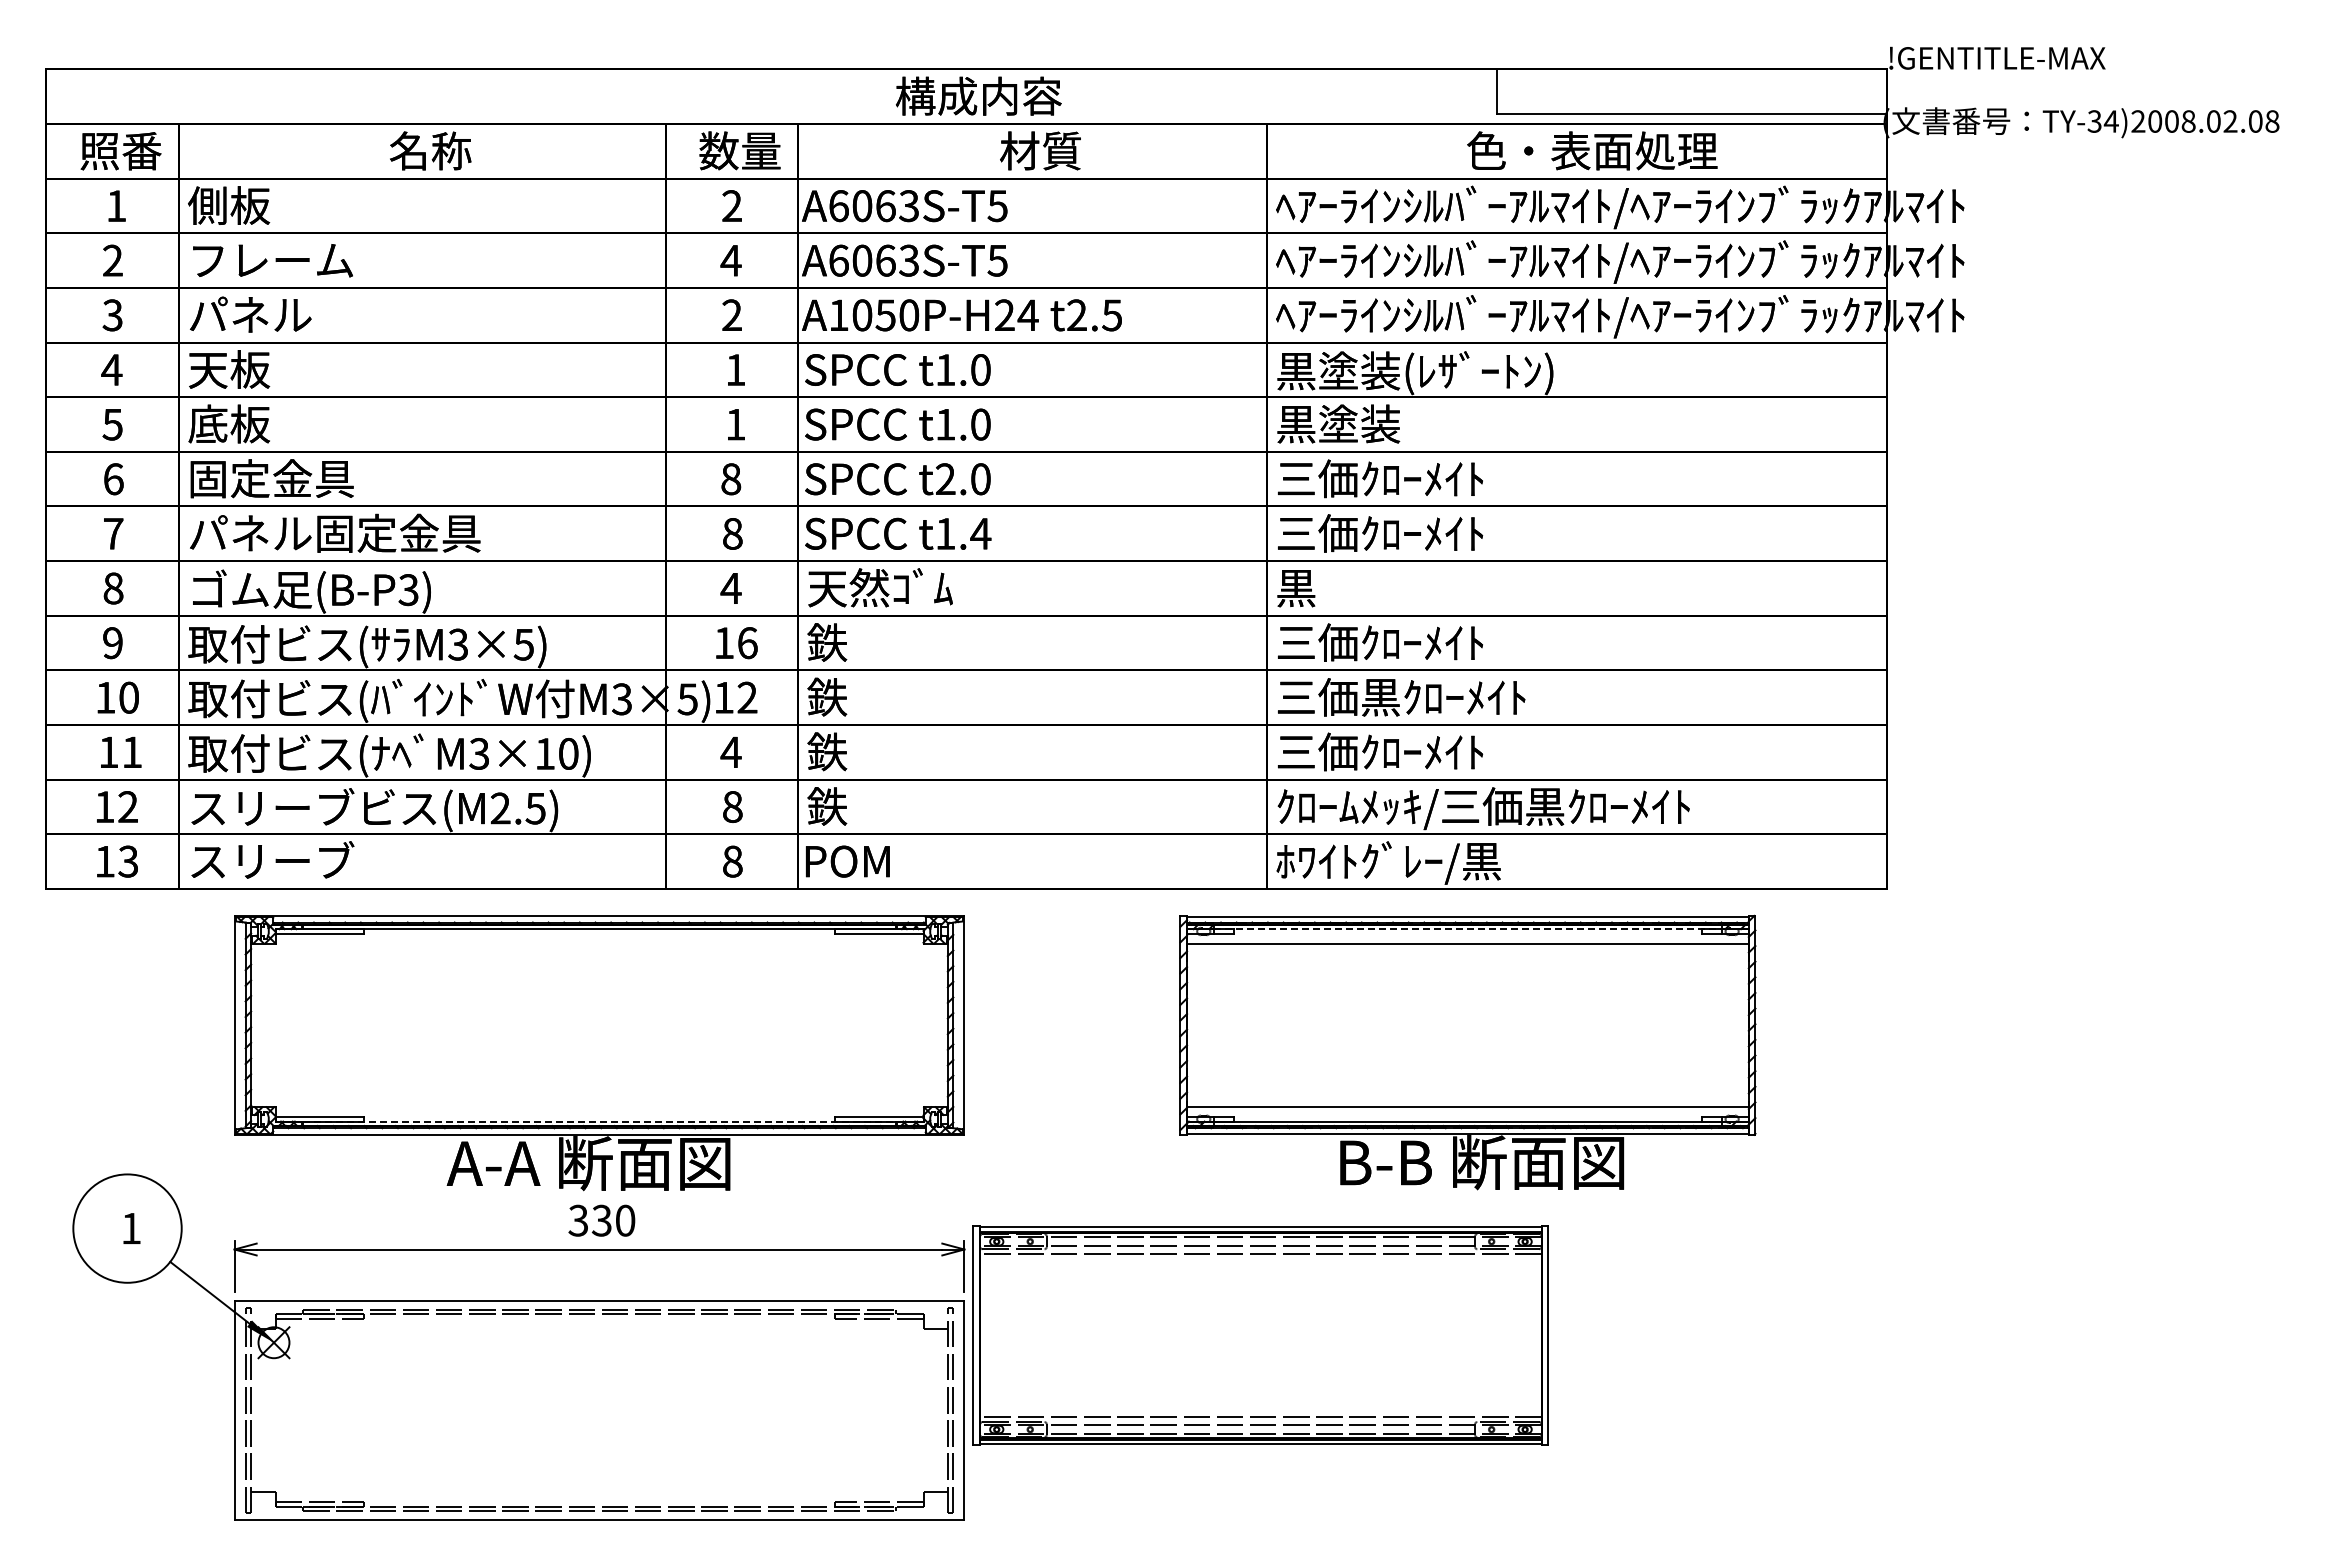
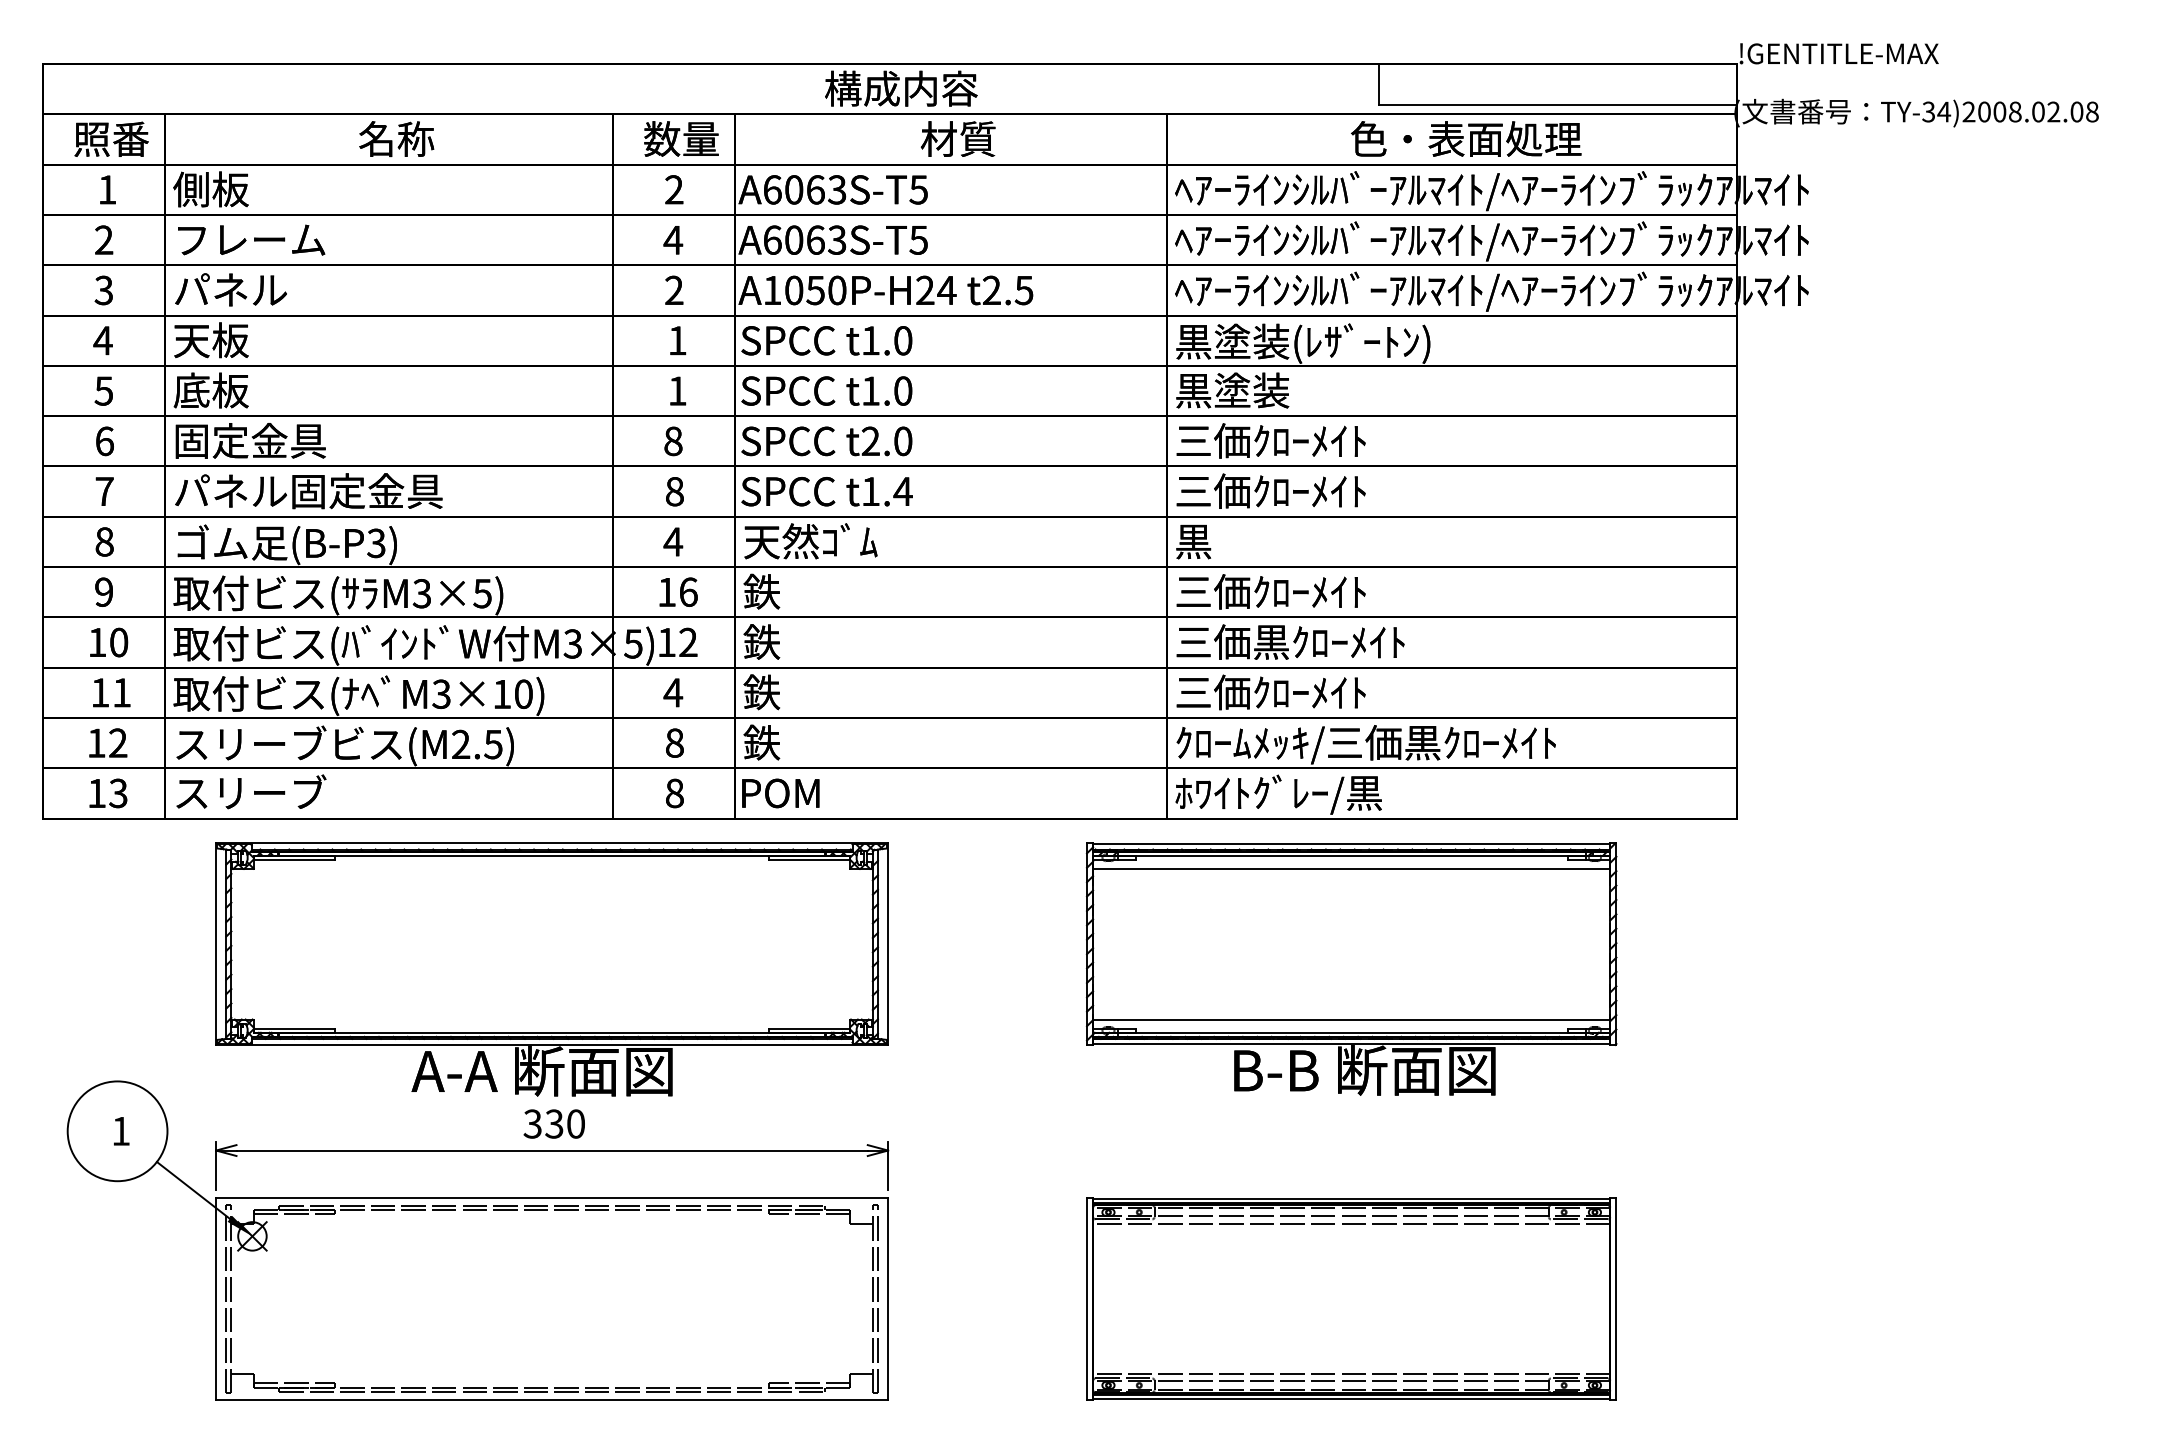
line: (1467, 929) -> (1351, 855), dashed -> solid
line: (600, 1121) -> (553, 1032), dashed -> solid
part: (1260, 1335) -> (1351, 1298), moved

